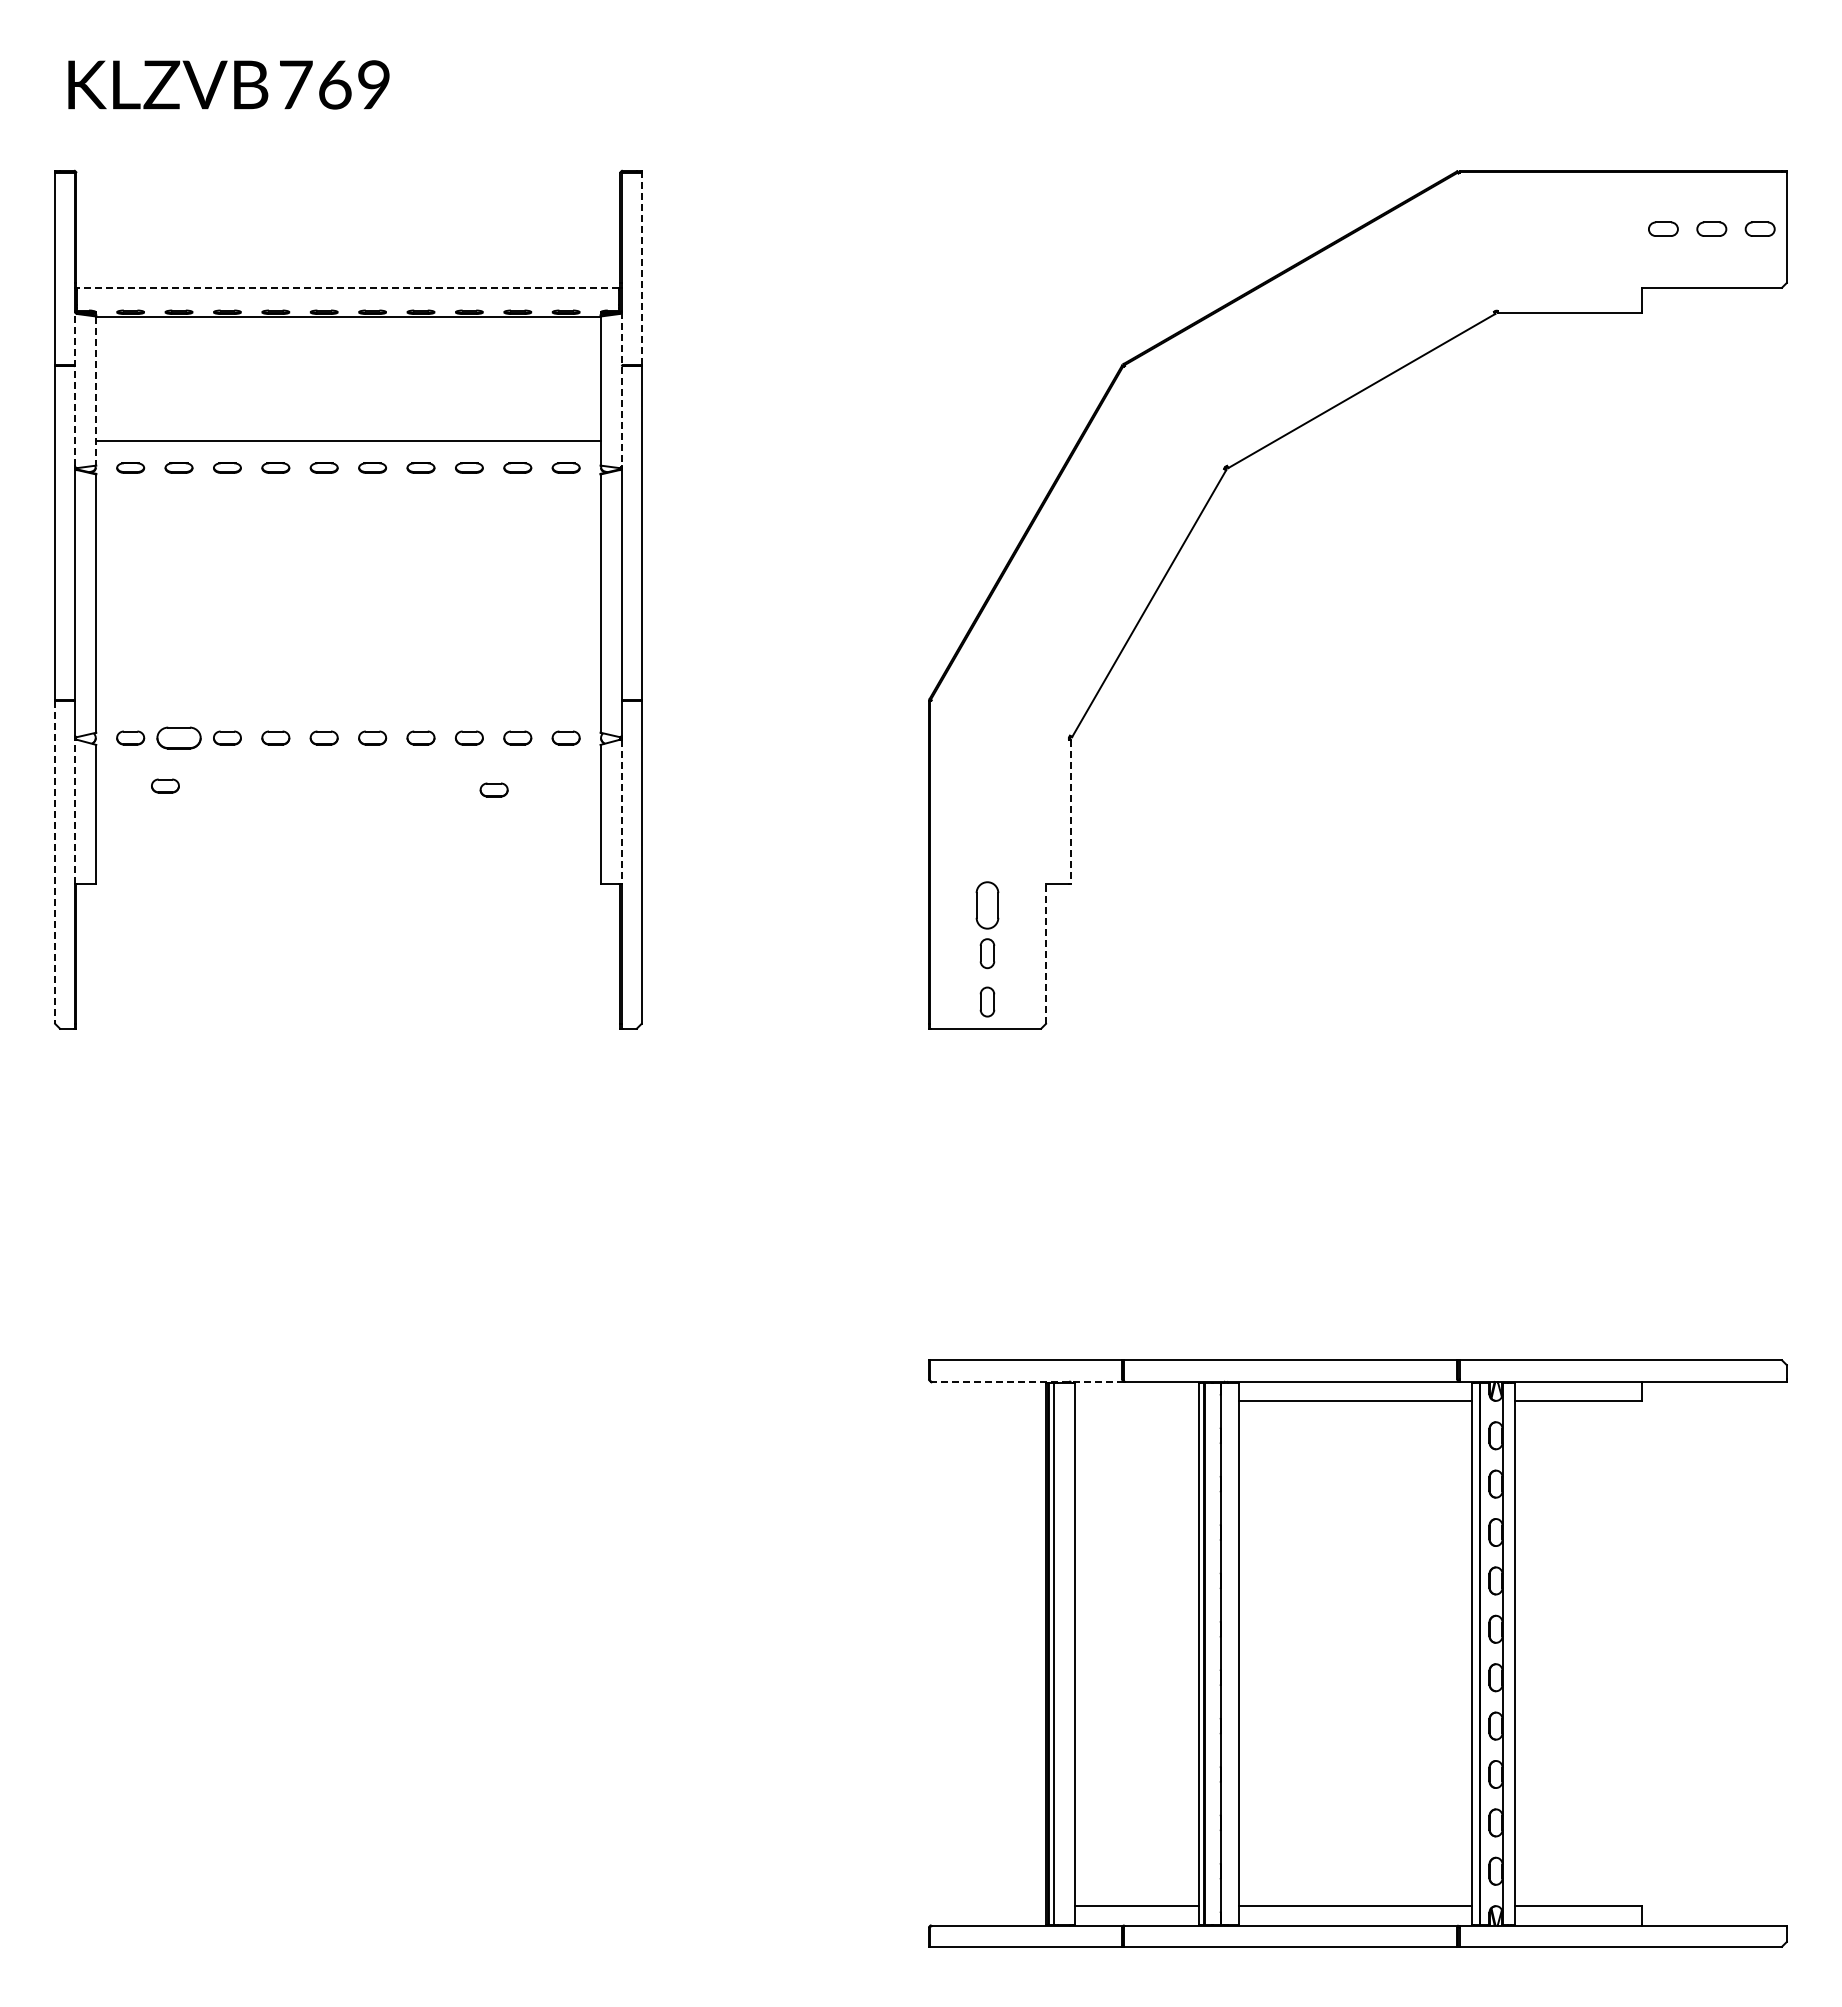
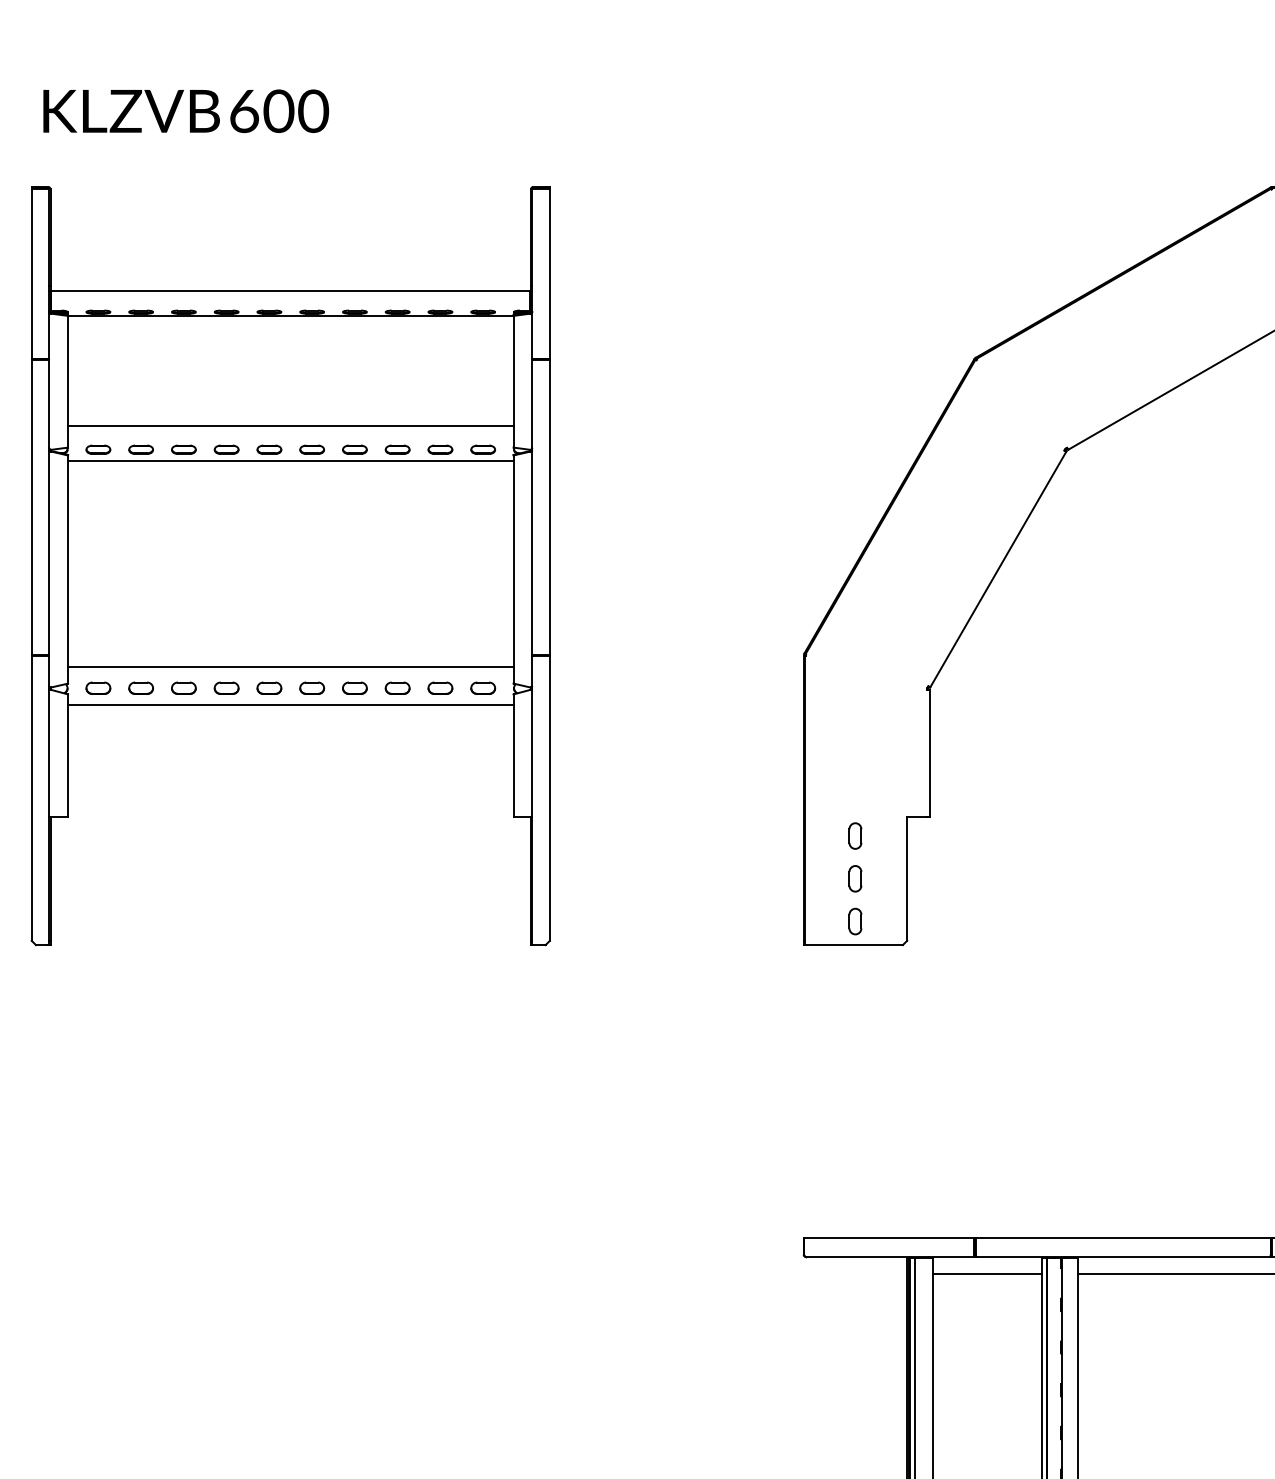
text: (335, 84) -> (279, 110), 769 -> 600
line: (641, 268) -> (549, 273), dashed -> solid
line: (348, 288) -> (290, 291), dashed -> solid
line: (75, 388) -> (49, 379), dashed -> solid
line: (621, 389) -> (532, 380), dashed -> solid
line: (96, 391) -> (68, 382), dashed -> solid
line: (348, 481) -> (290, 461), added
line: (348, 714) -> (290, 667), added
part: (178, 737) -> (140, 687), size x0.62
line: (348, 756) -> (290, 704), added
part: (165, 785) -> (129, 730), removed
part: (493, 789) -> (418, 733), removed
line: (75, 811) -> (49, 753), dashed -> solid
line: (621, 811) -> (532, 753), dashed -> solid
line: (1071, 811) -> (929, 753), dashed -> solid
line: (55, 863) -> (32, 799), dashed -> solid
part: (987, 904) -> (855, 835), size x0.62
line: (1046, 953) -> (907, 878), dashed -> solid
line: (1027, 1381) -> (890, 1256), dashed -> solid
line: (1136, 1401) -> (987, 1274), added

